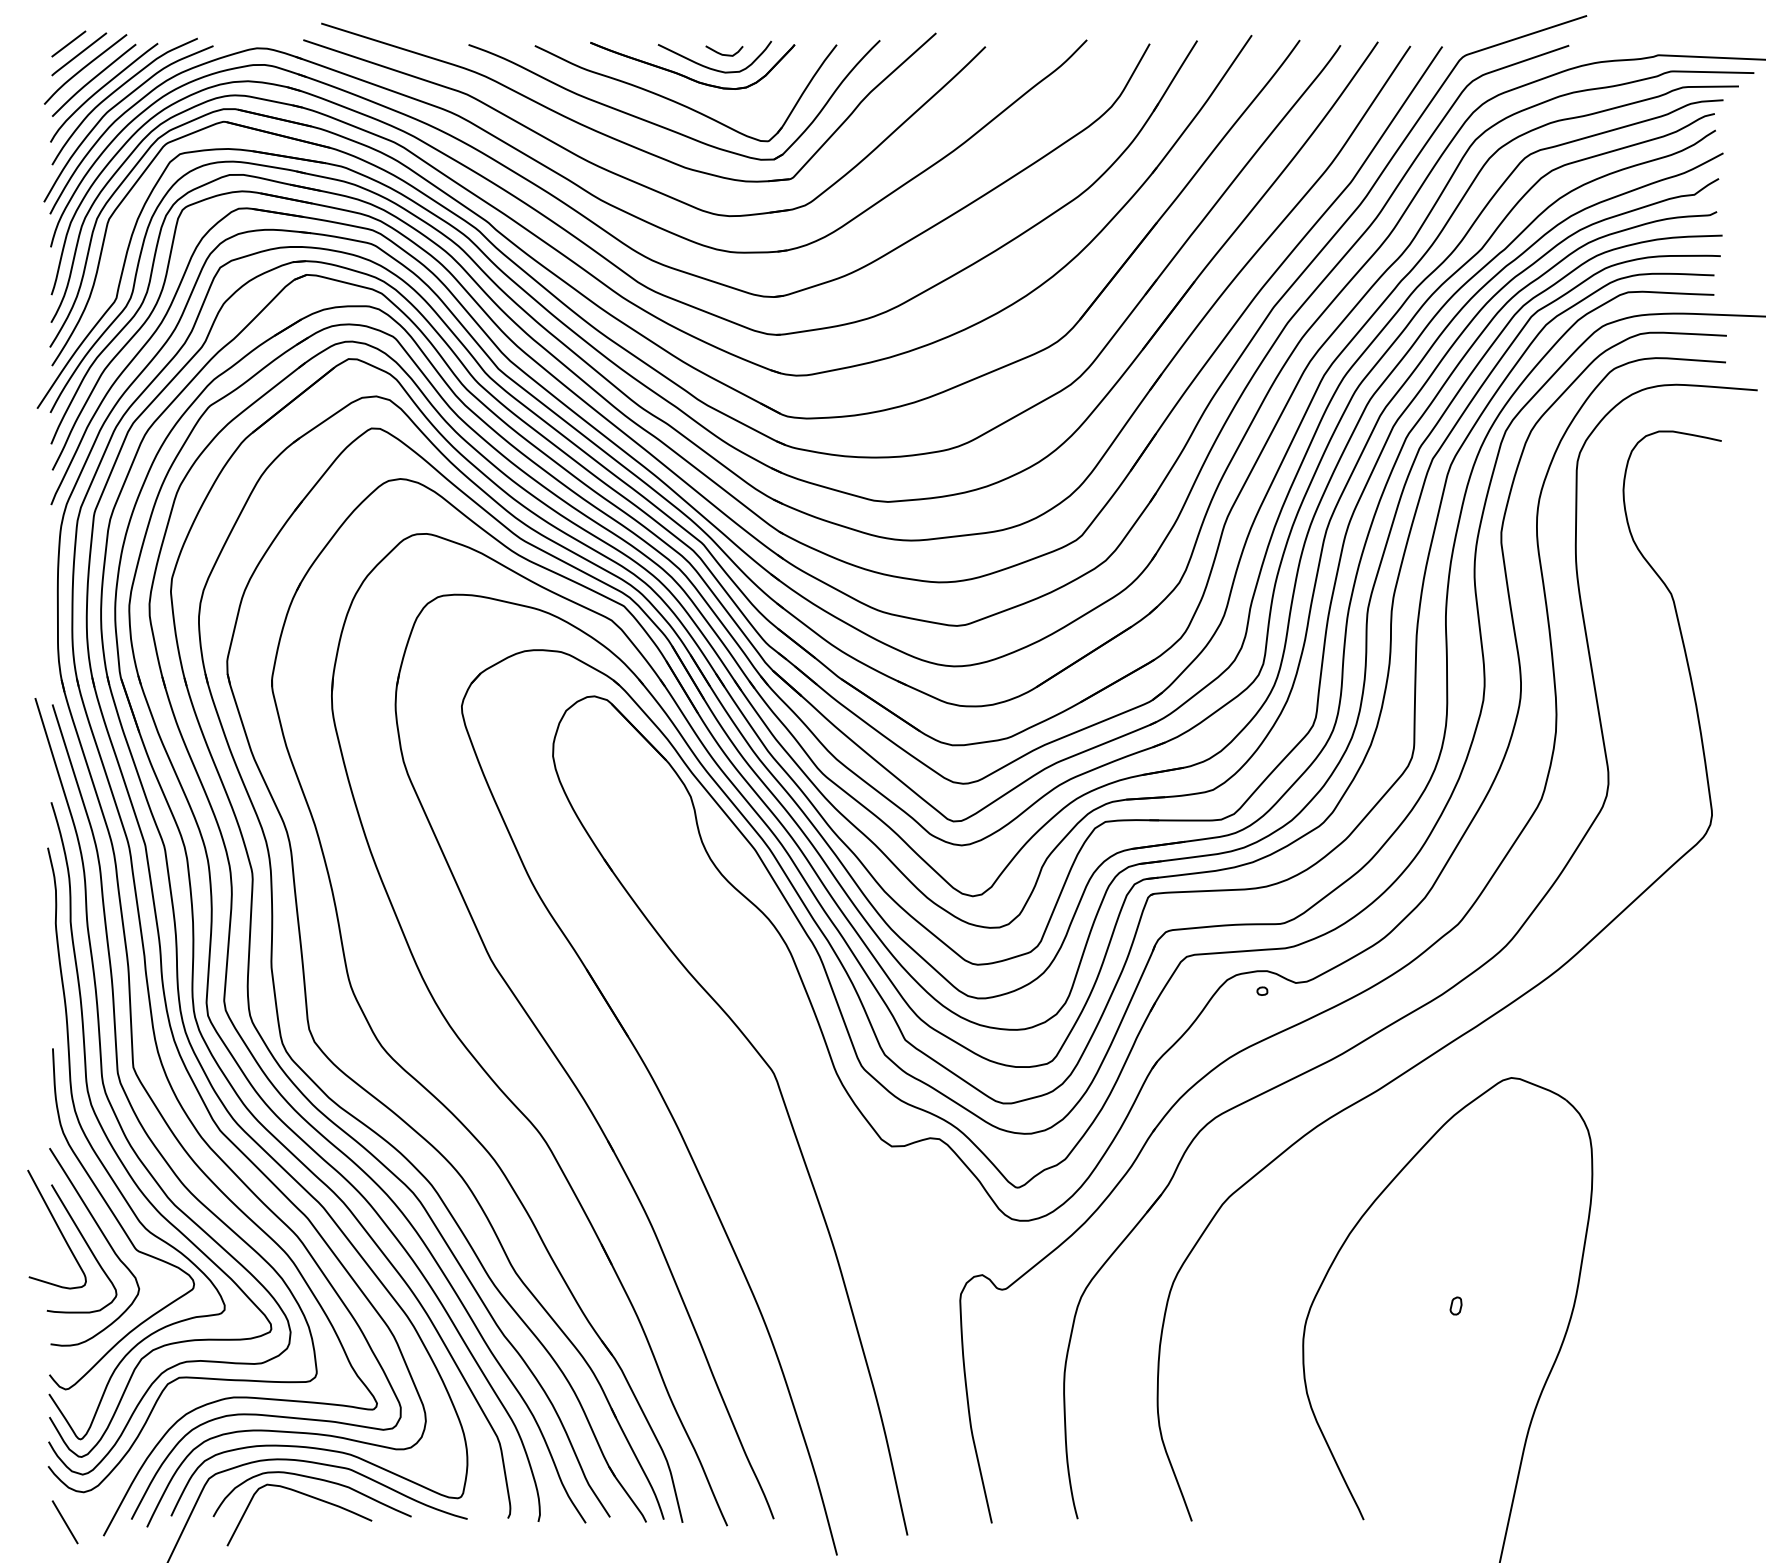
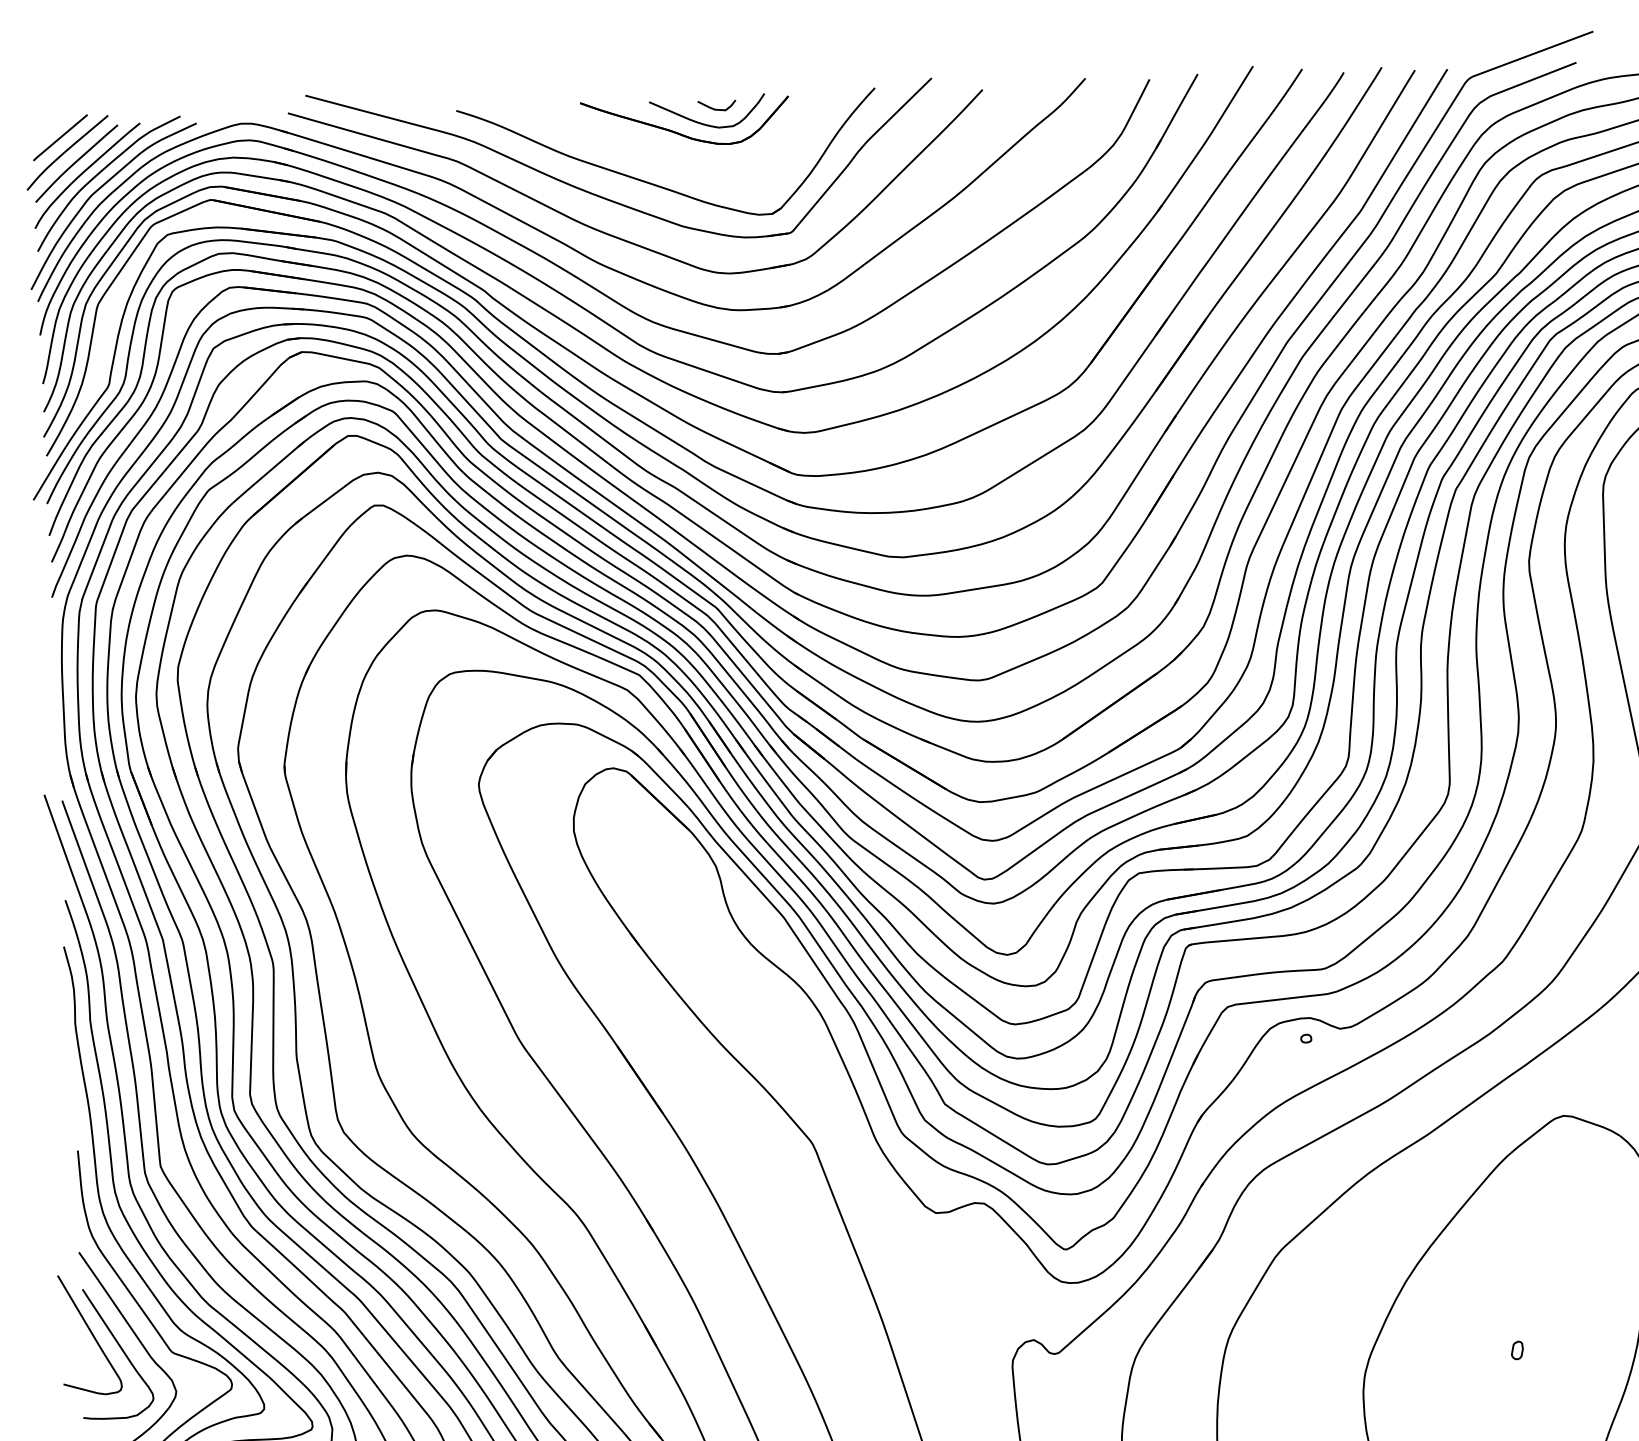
line: (68, 43) -> (49, 127), removed
part: (681, 103) -> (675, 161), removed

